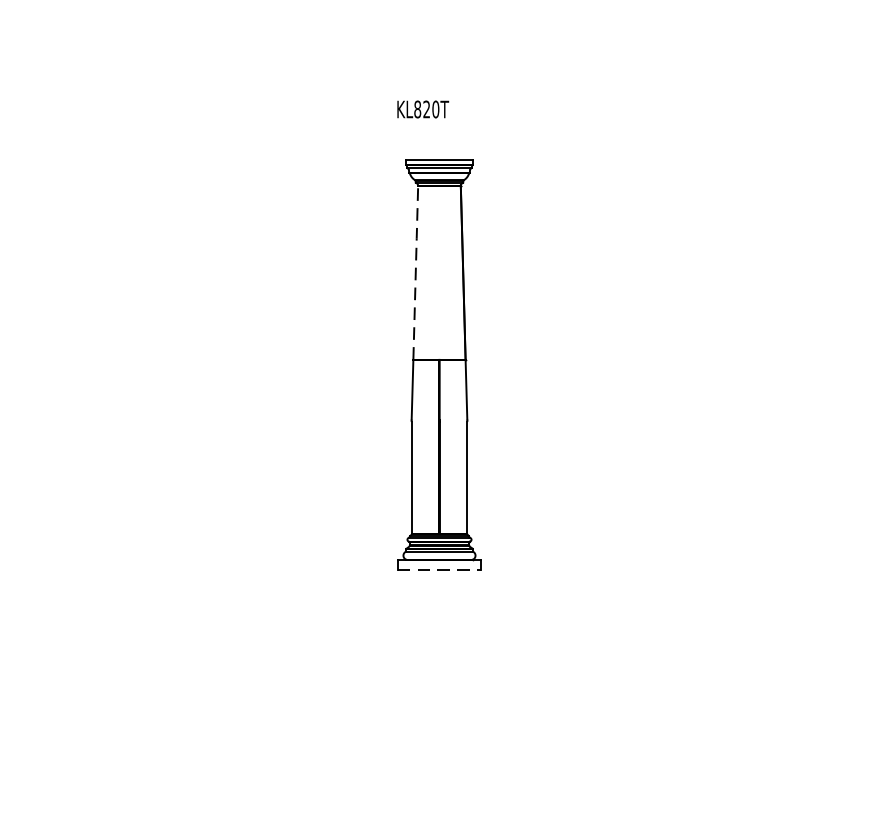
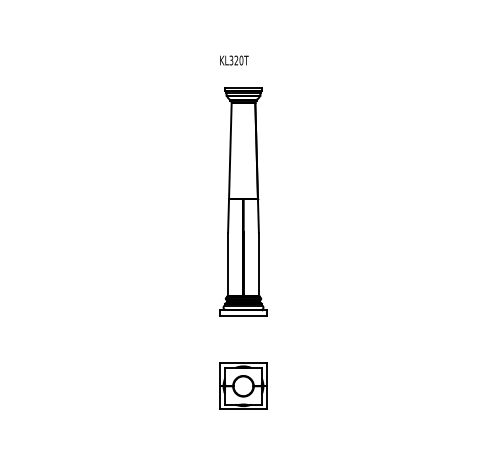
text: (417, 109) -> (231, 60), KL820T -> KL320T
line: (416, 271) -> (230, 150), dashed -> solid
line: (439, 569) -> (243, 315), dashed -> solid
part: (439, 696) -> (243, 385), added

